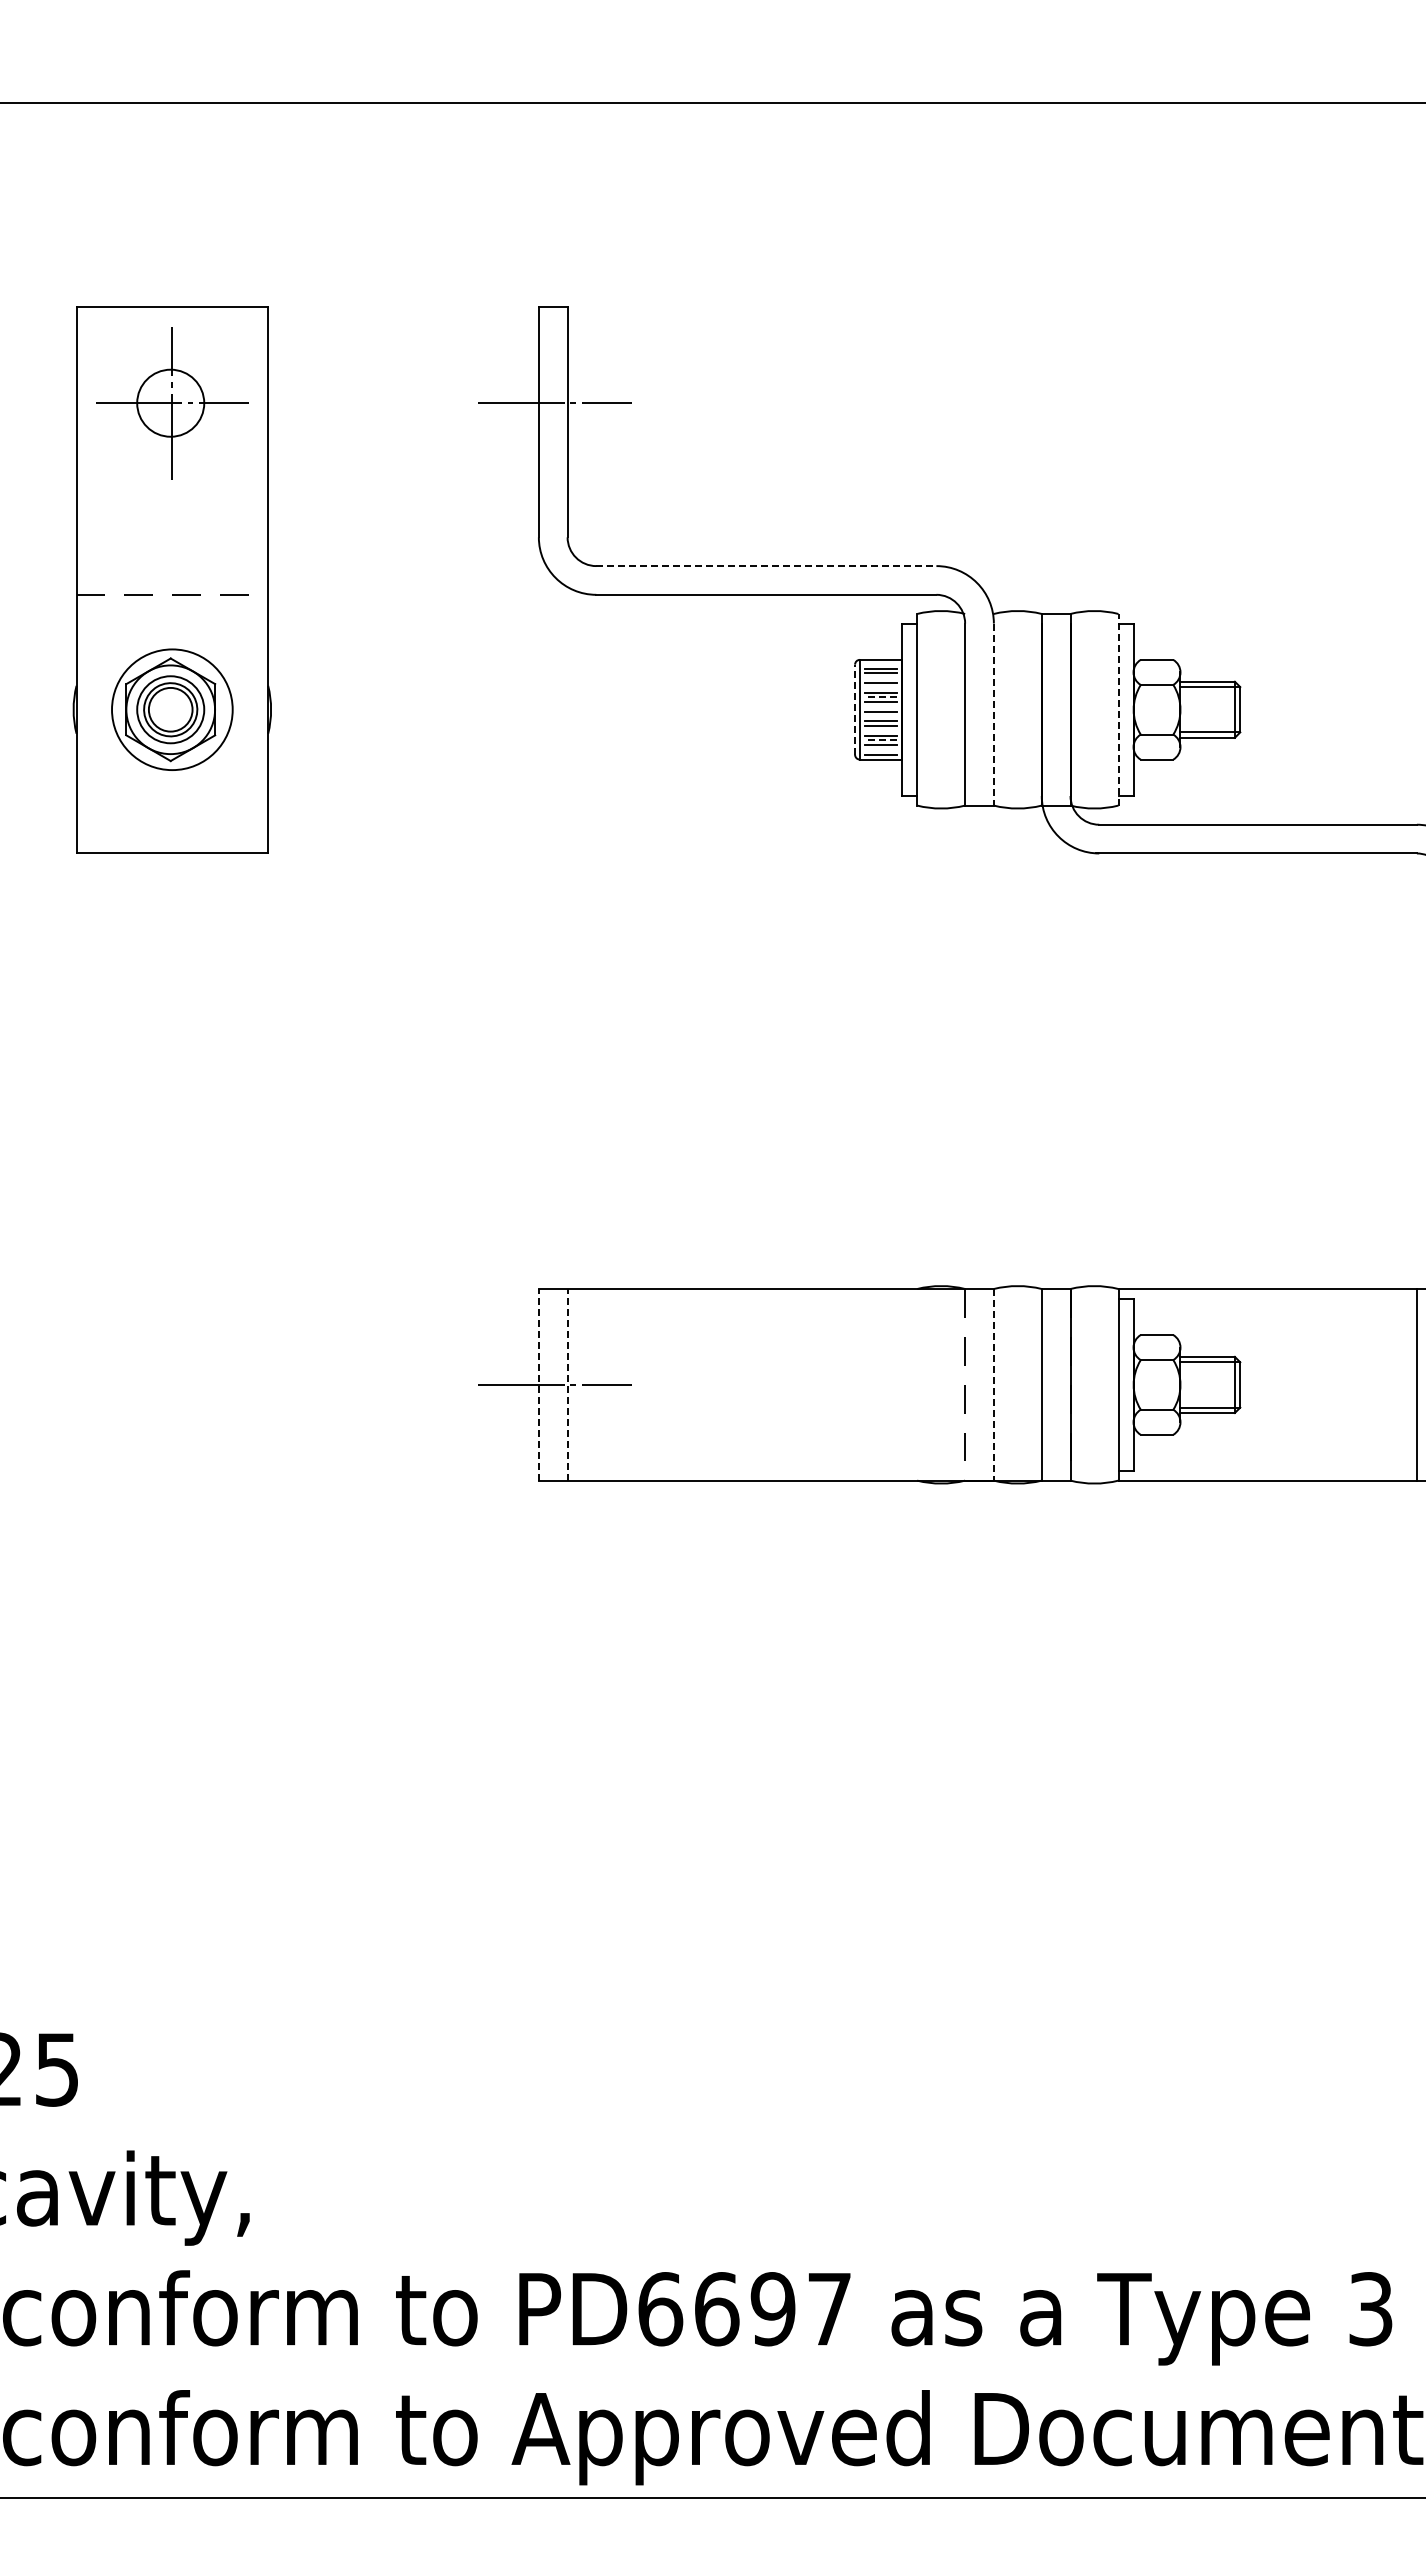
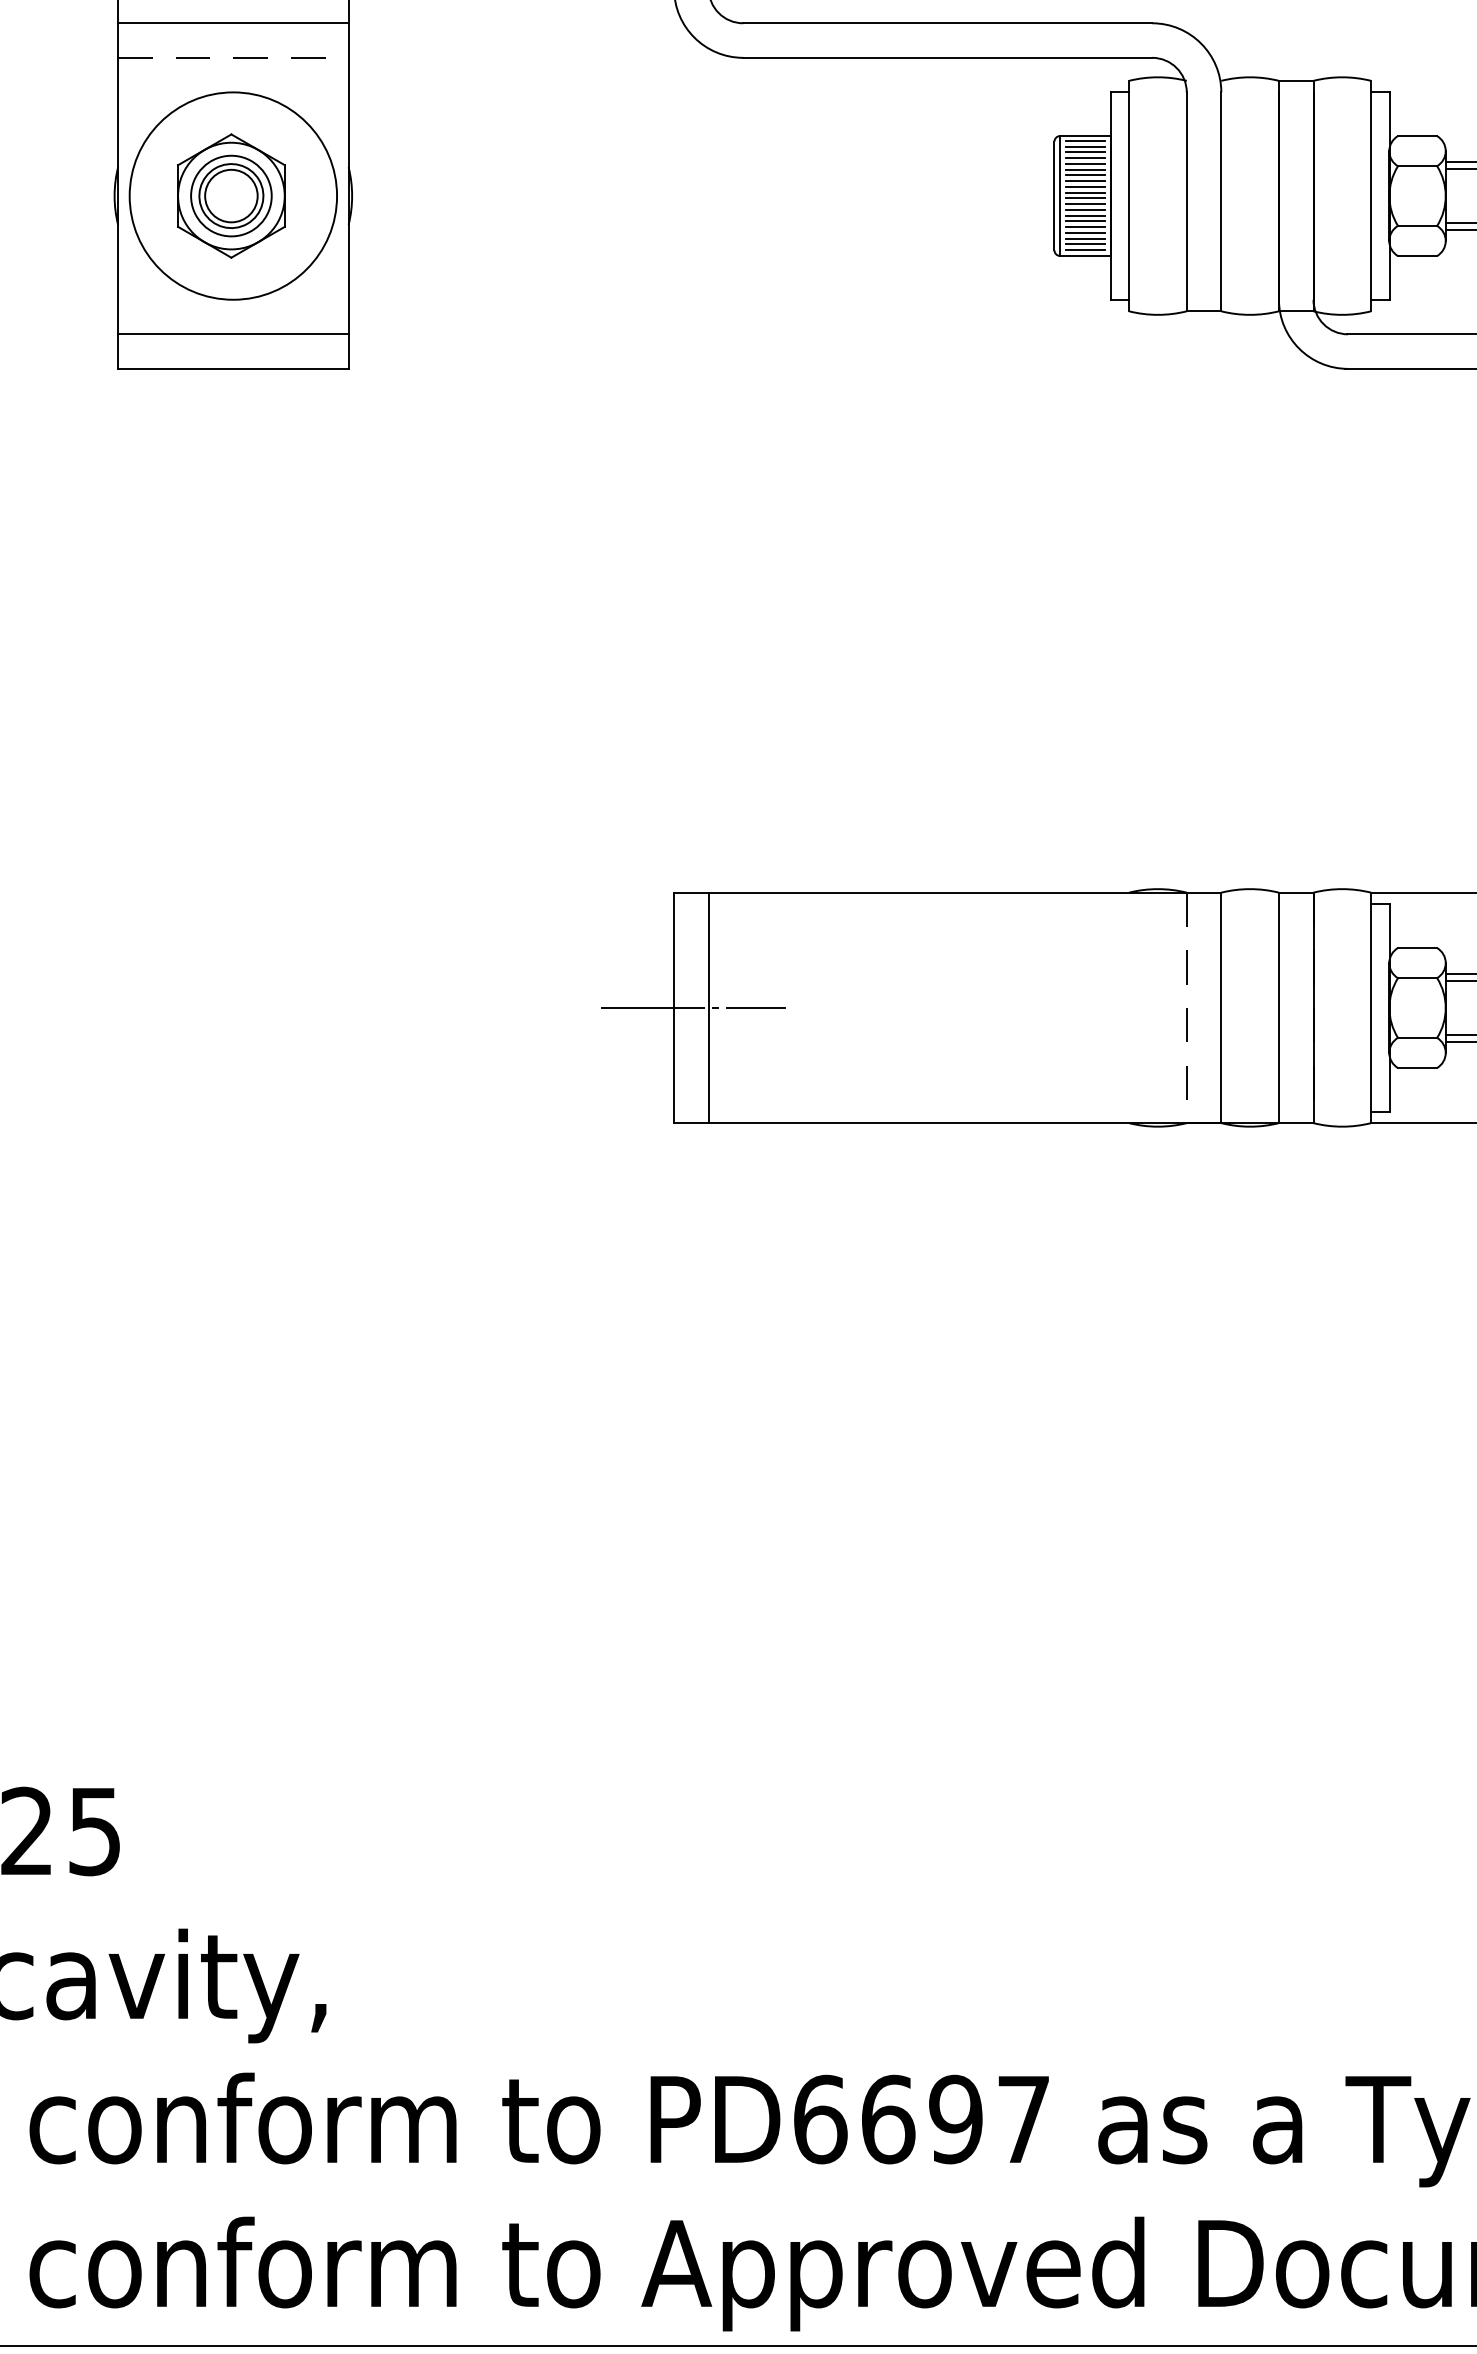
line: (172, 566) -> (233, 23), added
line: (766, 566) -> (947, 23), dashed -> solid
line: (880, 663) -> (1084, 140), added
line: (880, 678) -> (1084, 158), added
line: (880, 687) -> (1084, 169), added
line: (880, 697) -> (1084, 181), dashed -> solid
line: (880, 706) -> (1084, 192), added
circle: (172, 709) -> (233, 195), size x1.43
line: (855, 709) -> (1054, 195), dashed -> solid
line: (1118, 709) -> (1371, 195), dashed -> solid
line: (993, 715) -> (1220, 202), dashed -> solid
line: (880, 716) -> (1084, 204), added
line: (880, 730) -> (1084, 221), added
line: (880, 740) -> (1084, 233), dashed -> solid
line: (880, 750) -> (1084, 245), added
line: (172, 824) -> (233, 334), added
line: (538, 1384) -> (673, 1007), dashed -> solid
line: (567, 1384) -> (708, 1007), dashed -> solid
line: (993, 1384) -> (1220, 1007), dashed -> solid

